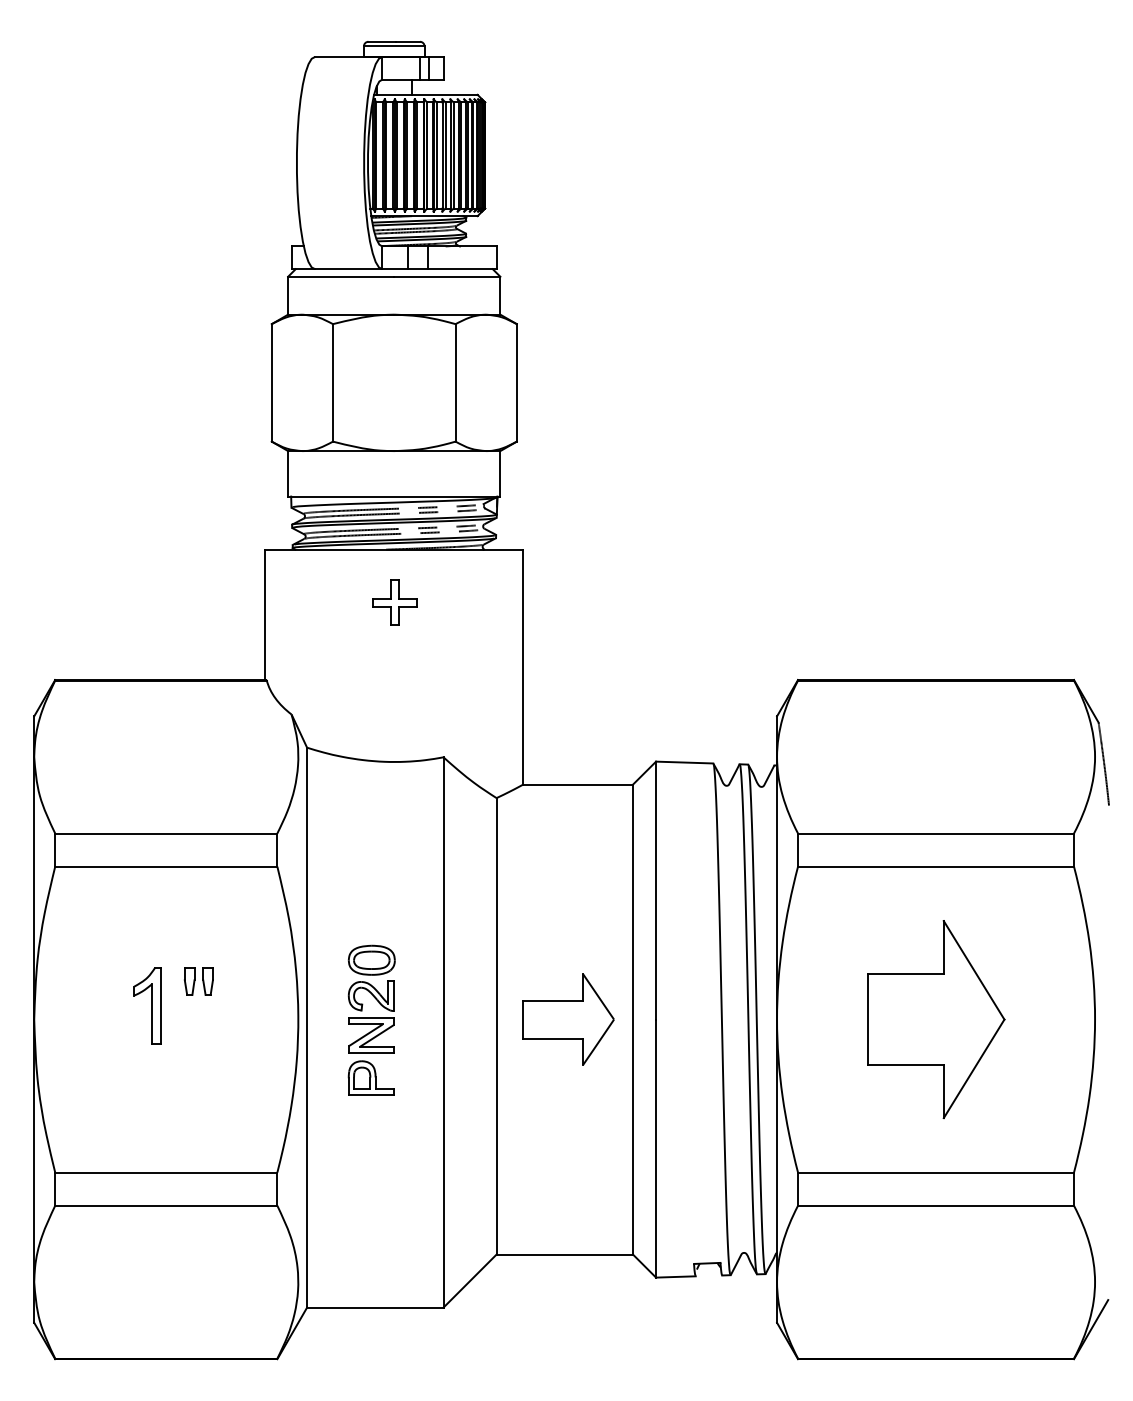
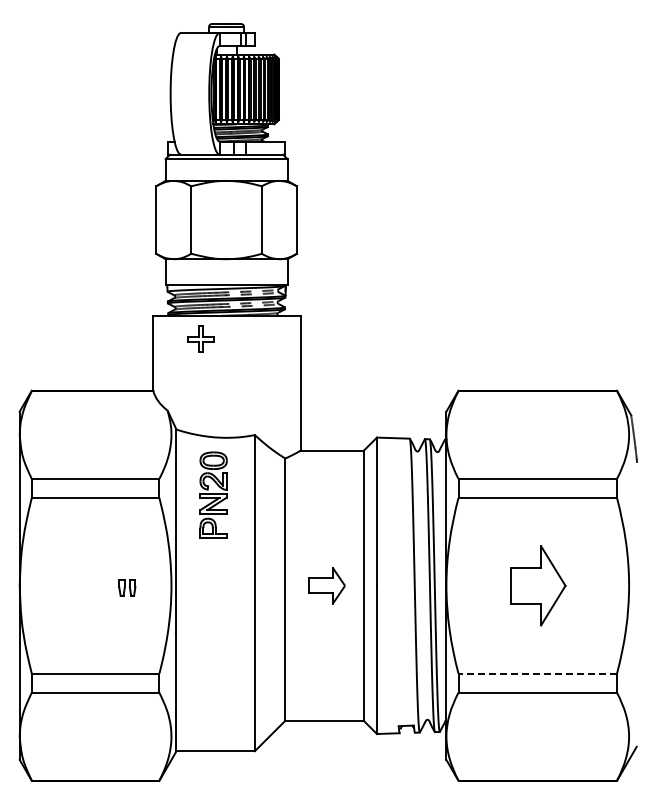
part: (394, 601) -> (200, 338), moved
part: (199, 980) -> (127, 587), moved
part: (146, 1005) -> (84, 577), removed
part: (371, 1019) -> (213, 494), moved
part: (568, 1019) -> (326, 585), size x0.7
part: (937, 1019) -> (538, 585), size x0.7
line: (935, 1172) -> (537, 673), solid -> dashed

